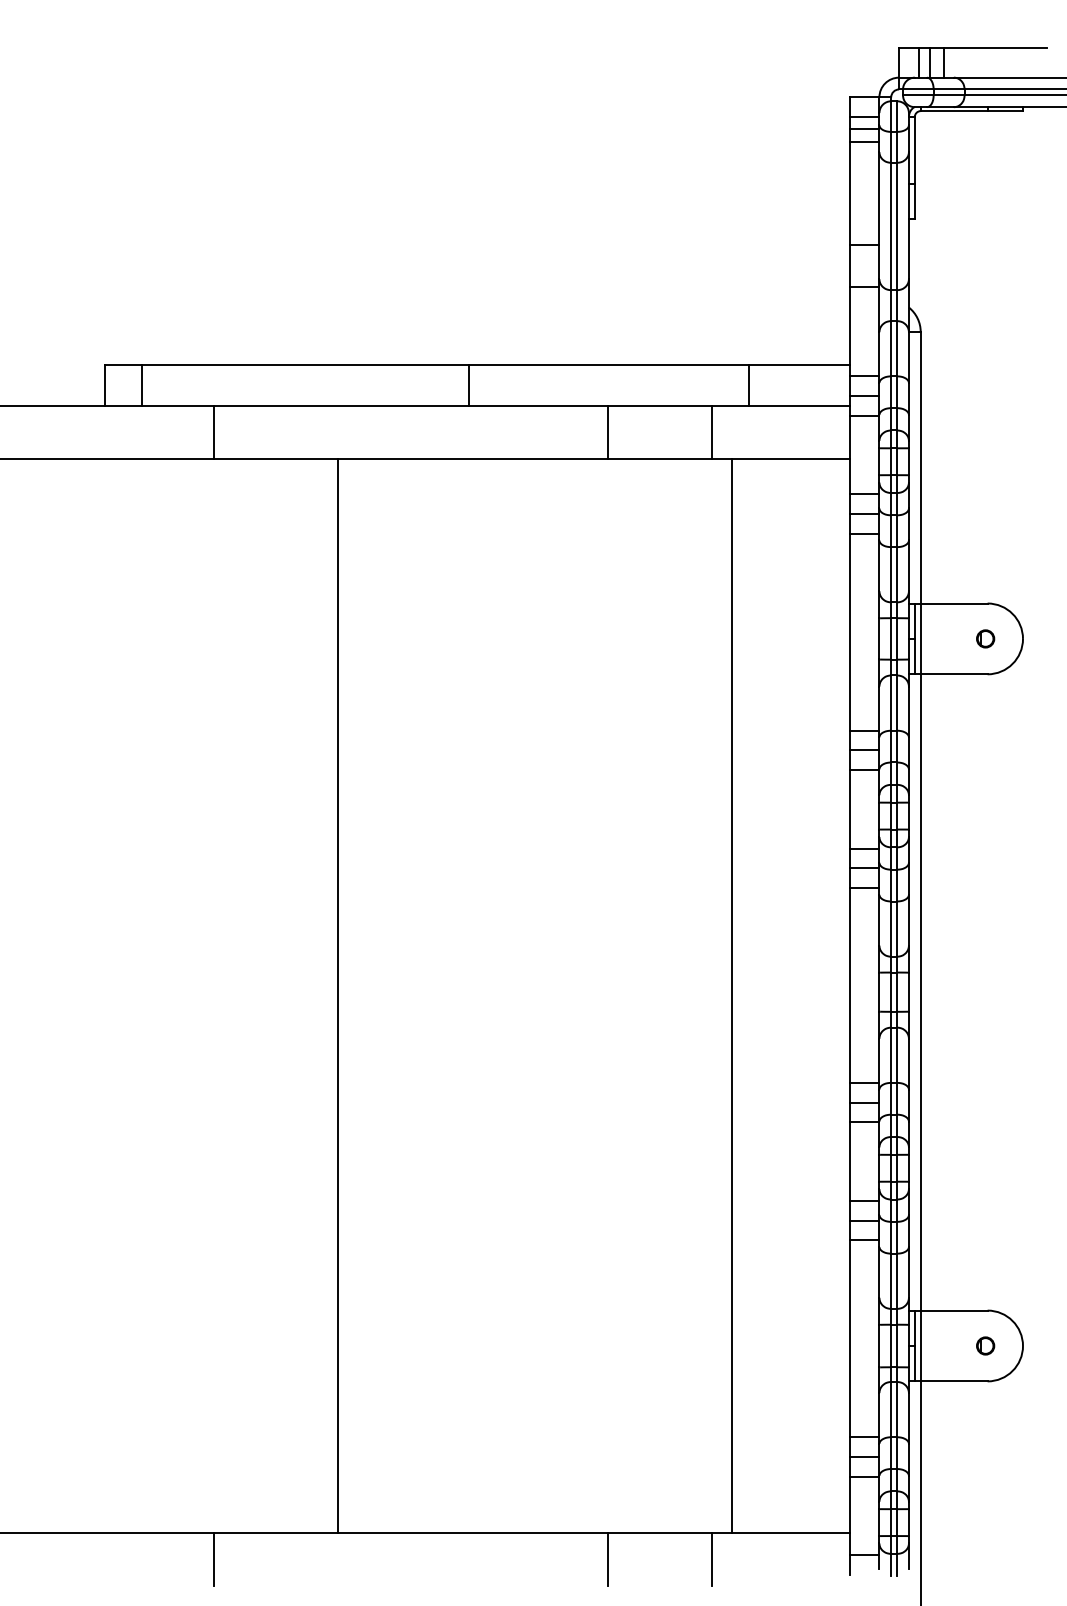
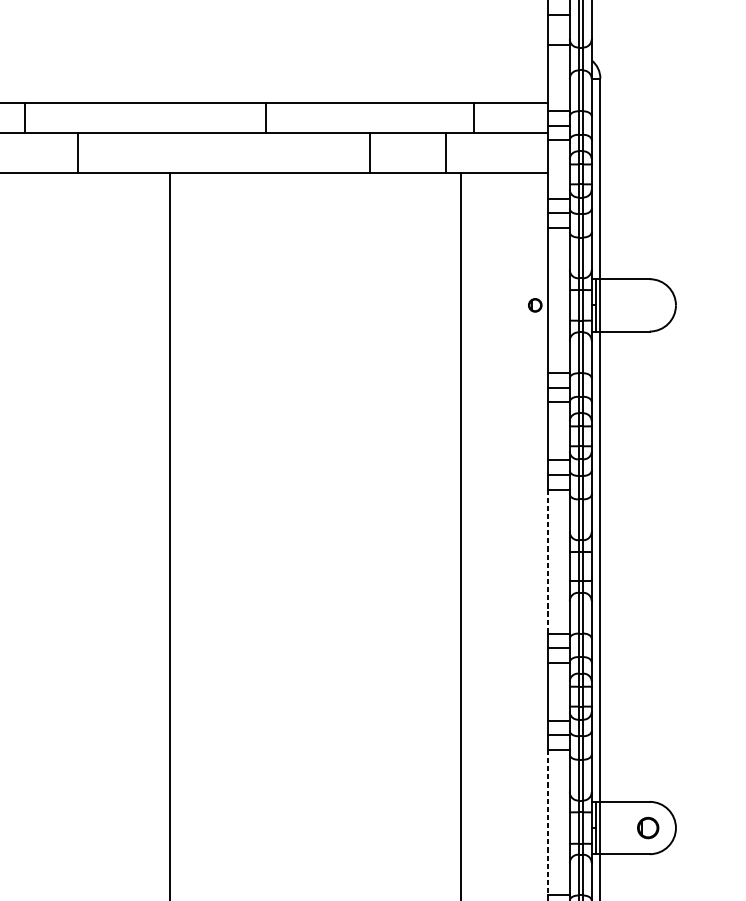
part: (985, 638) -> (535, 305), moved
line: (849, 985) -> (547, 561), solid -> dashed
line: (849, 1338) -> (547, 822), solid -> dashed
part: (985, 1345) -> (648, 827), size x1.6

